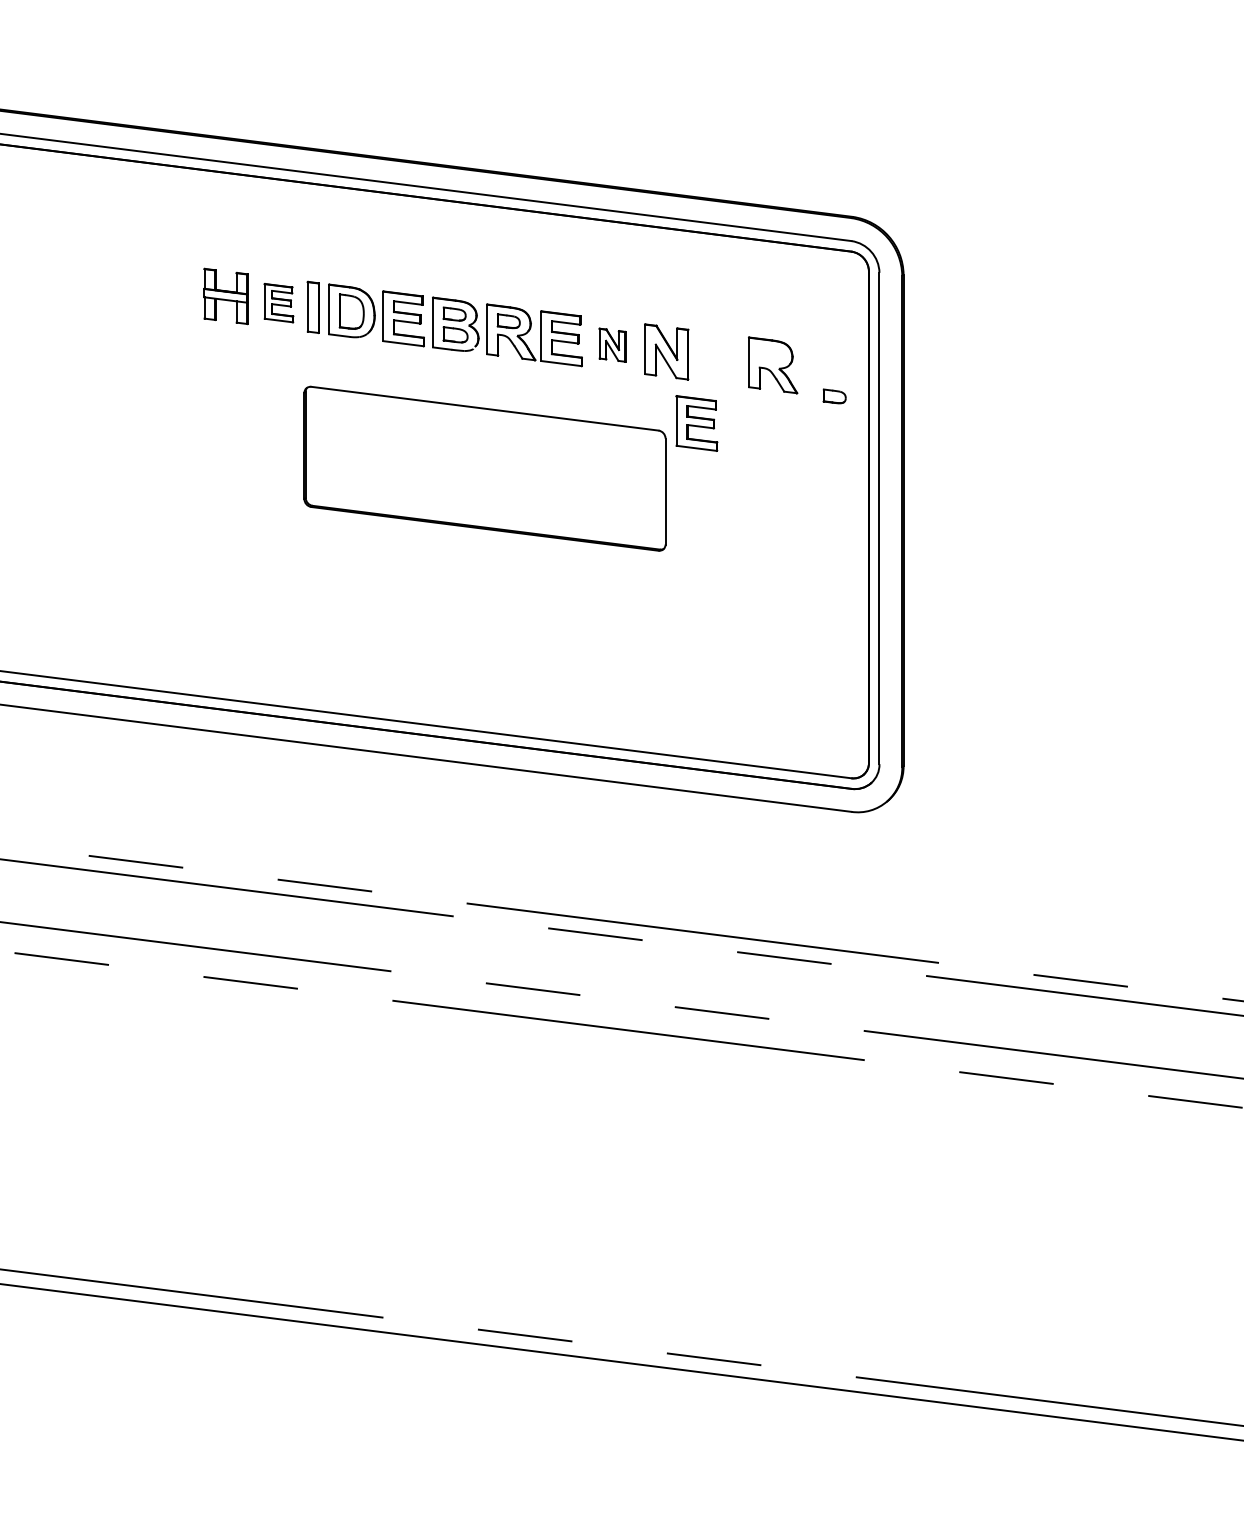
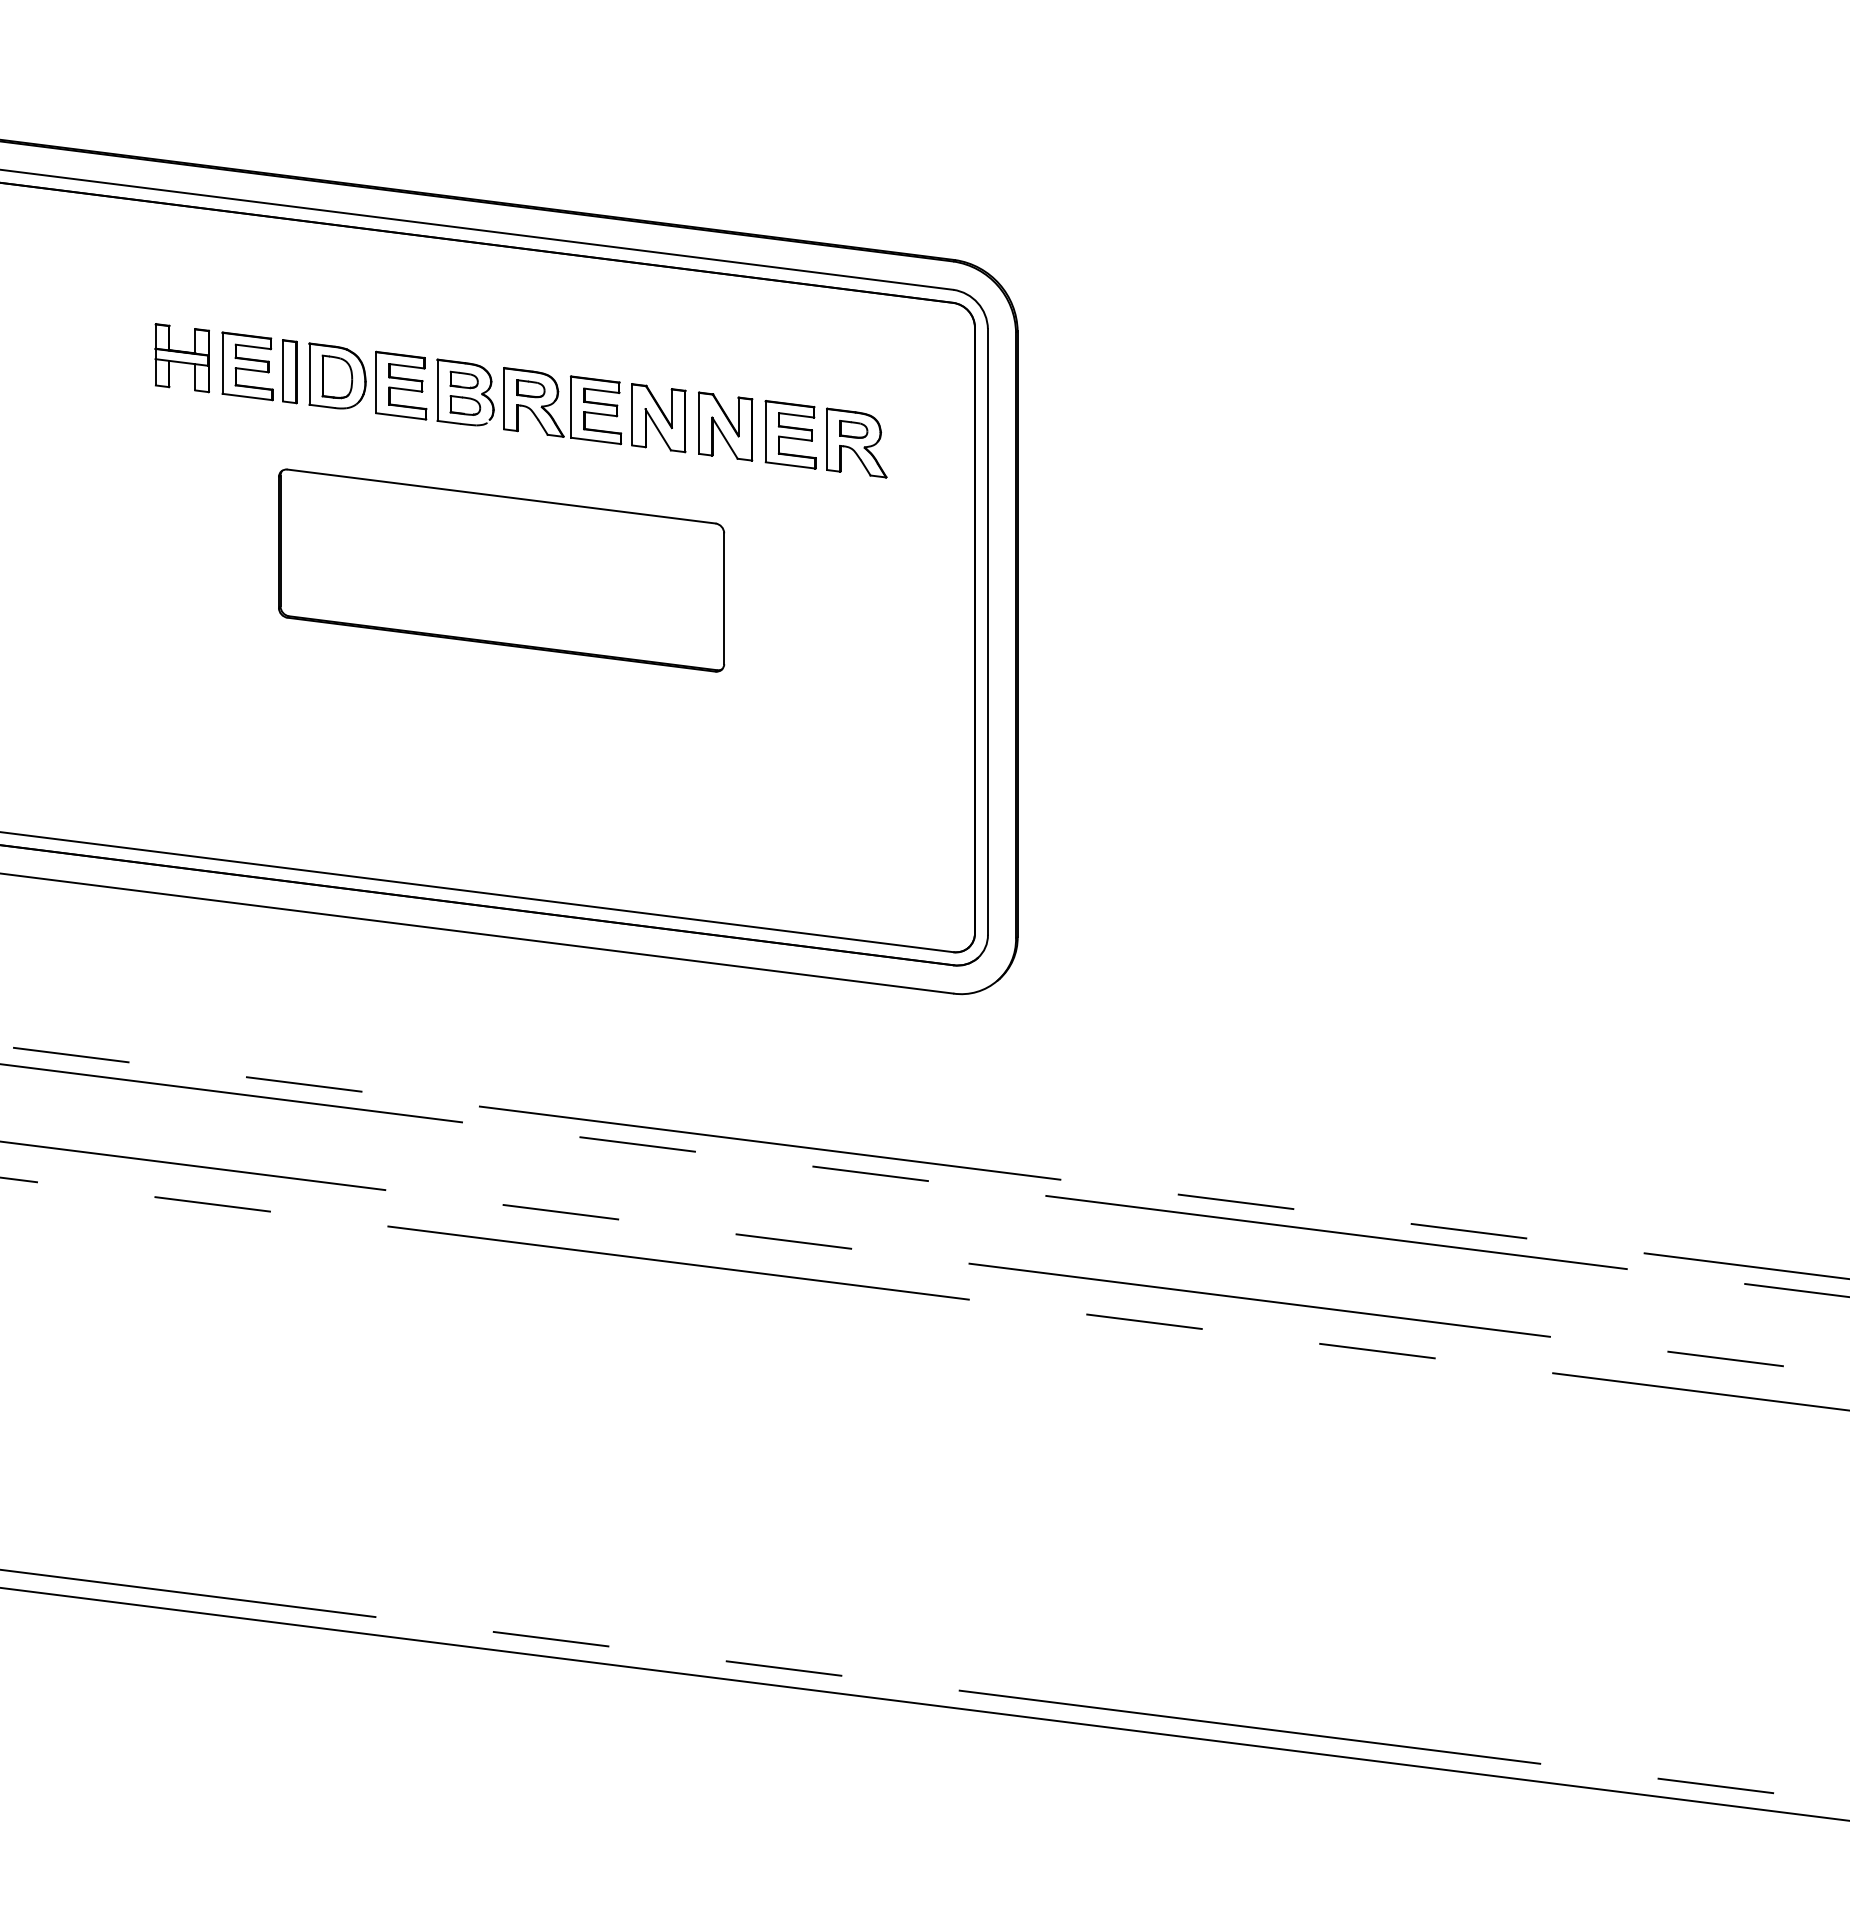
part: (278, 303) -> (247, 366), size x1.43
part: (612, 345) -> (658, 418), size x1.67
part: (834, 396) -> (853, 429), moved
part: (696, 423) -> (790, 434), moved

